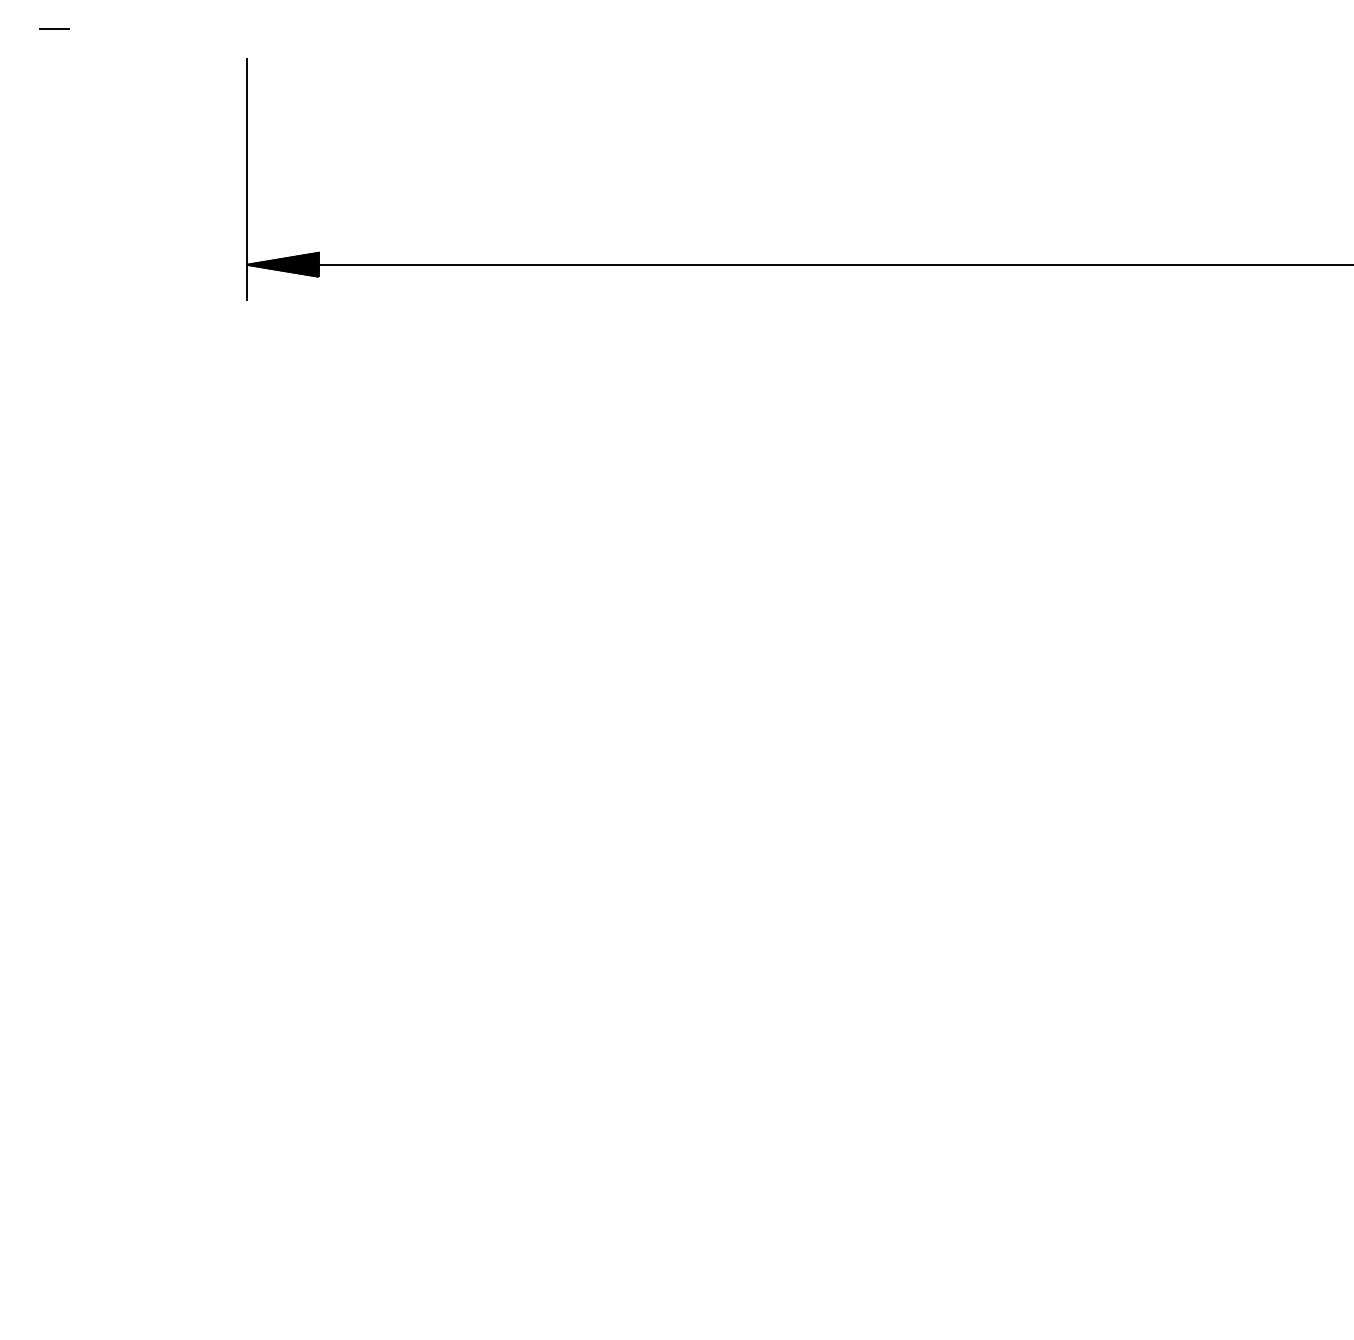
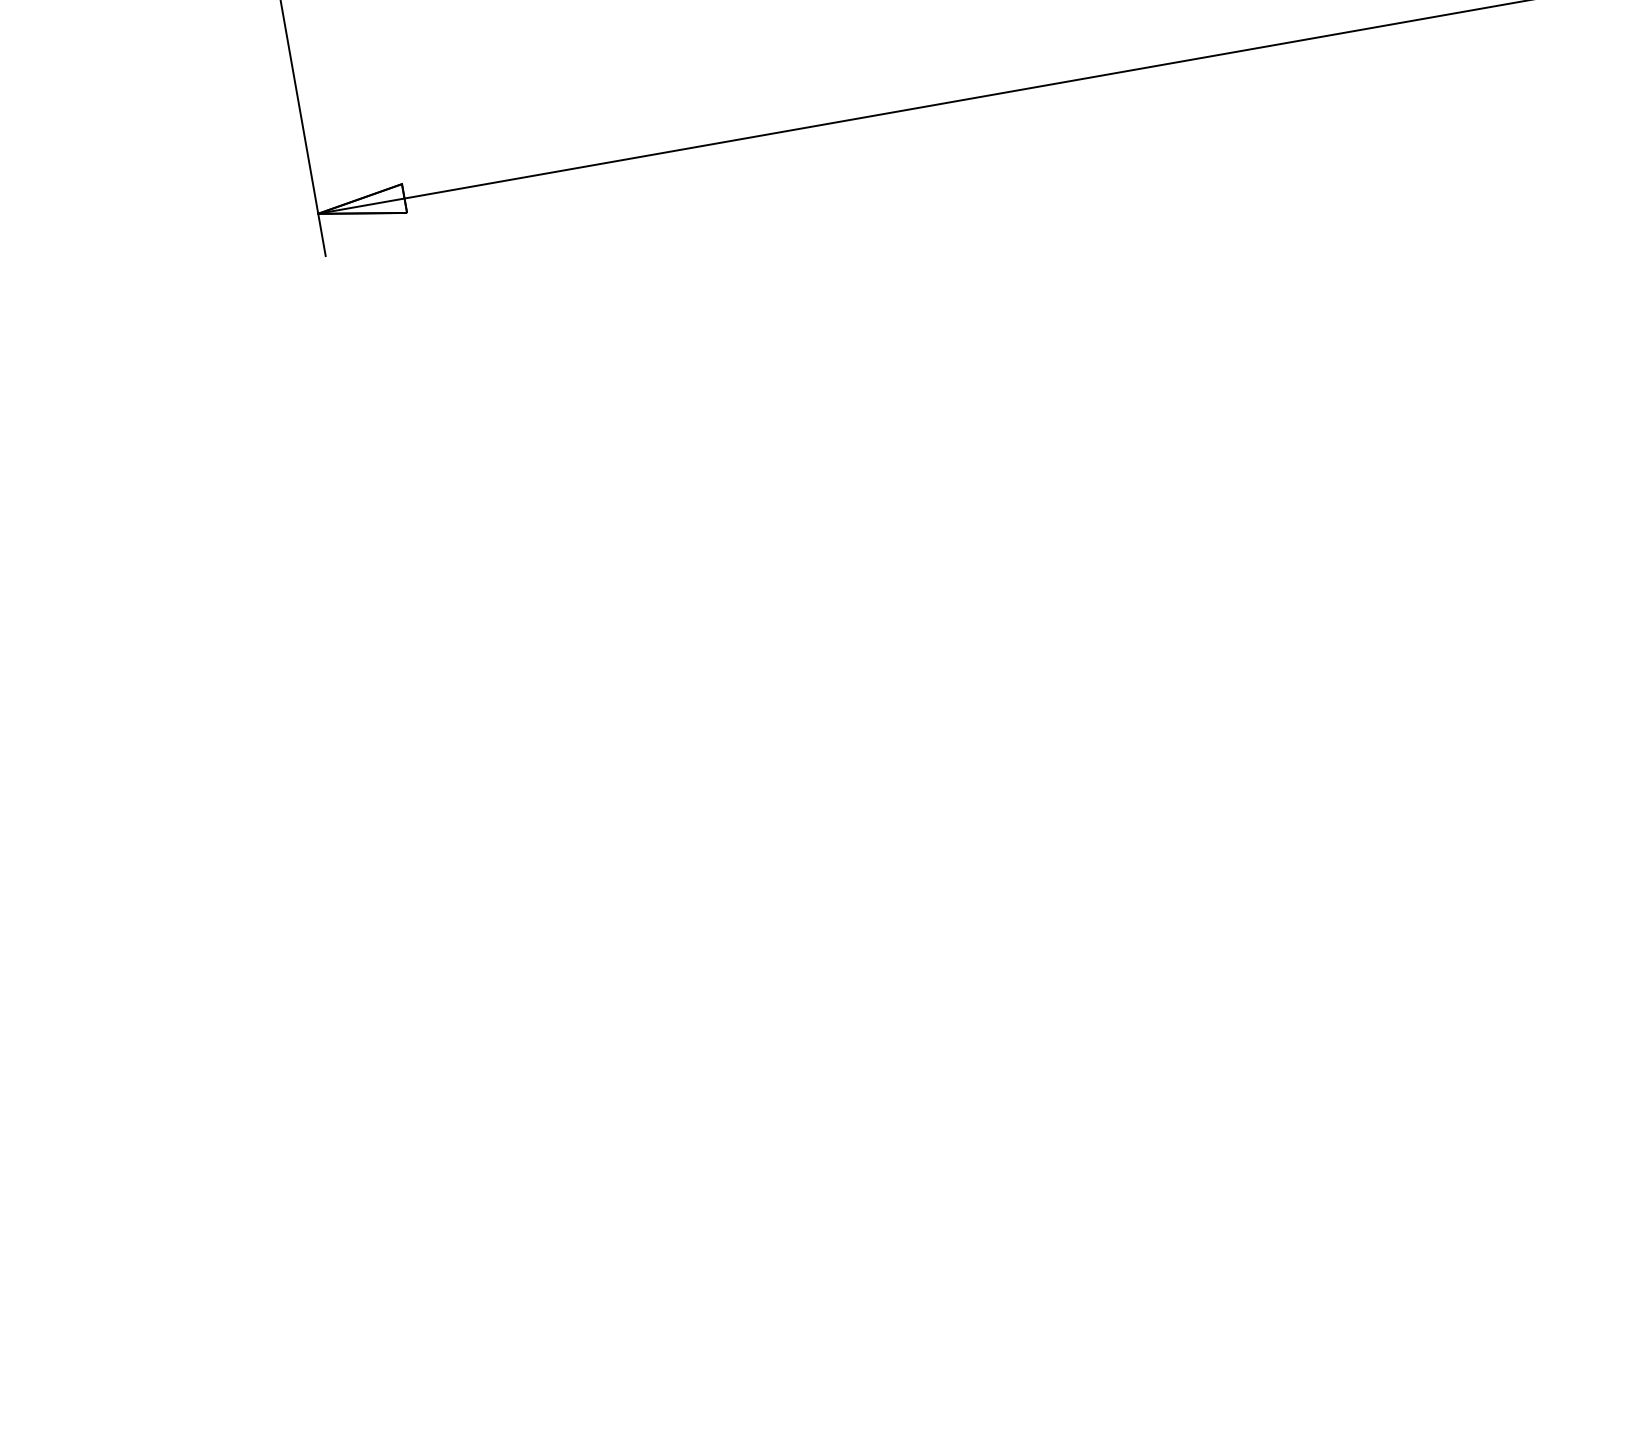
fill: (282, 264) -> (360, 205), removed

